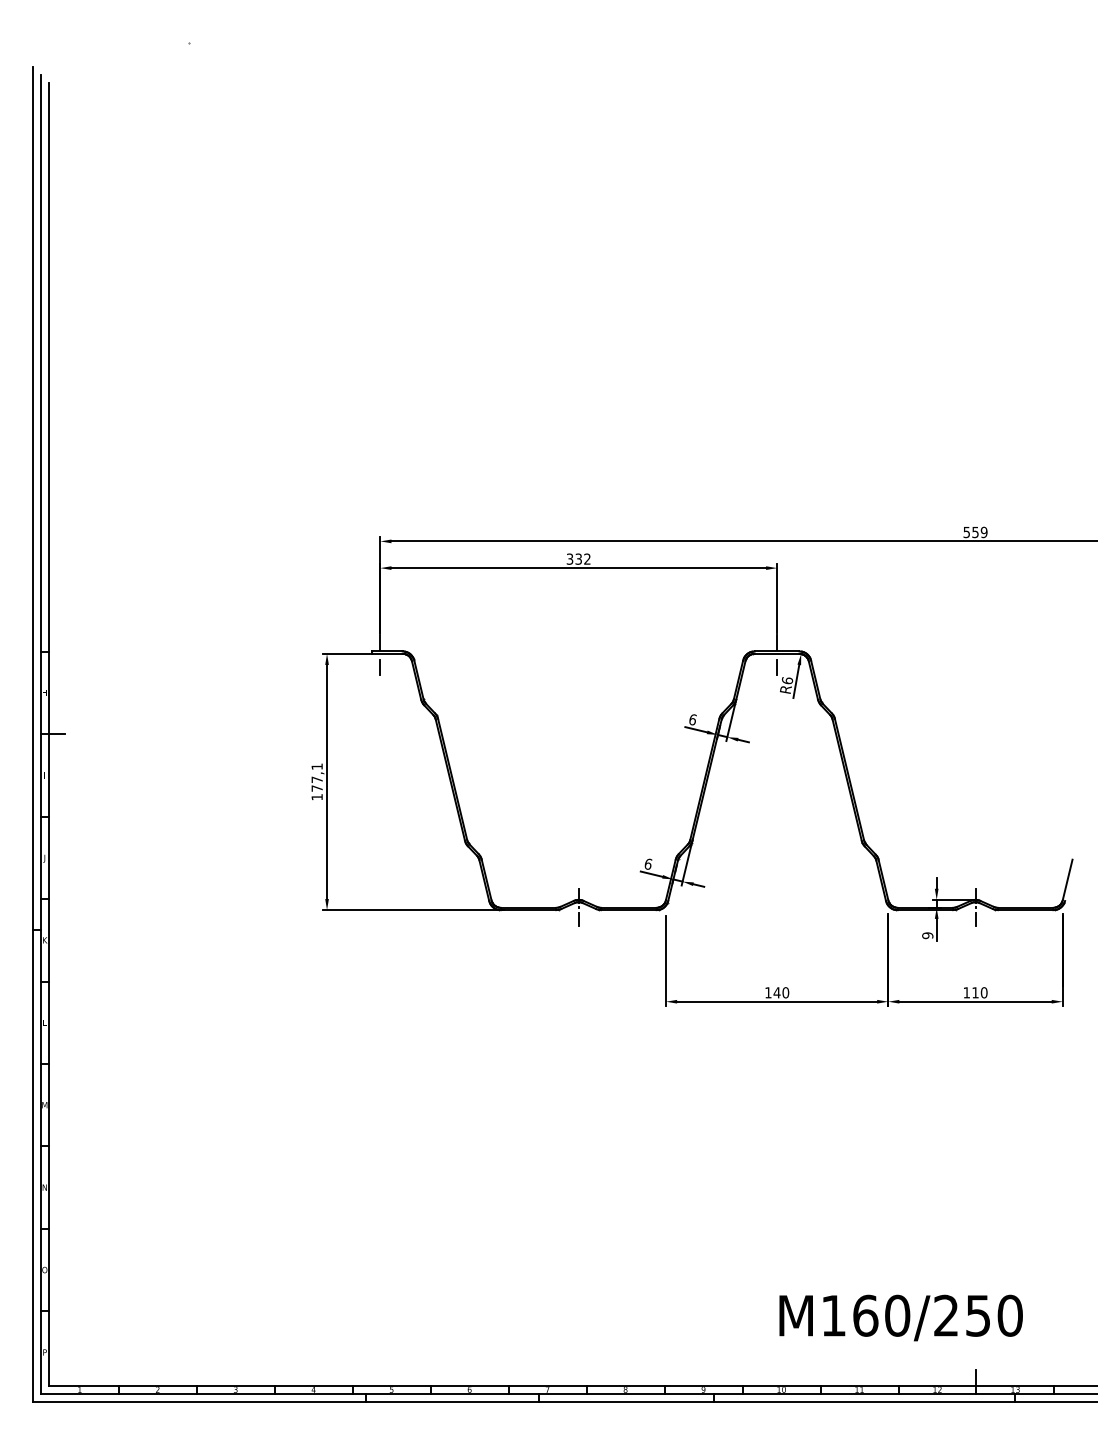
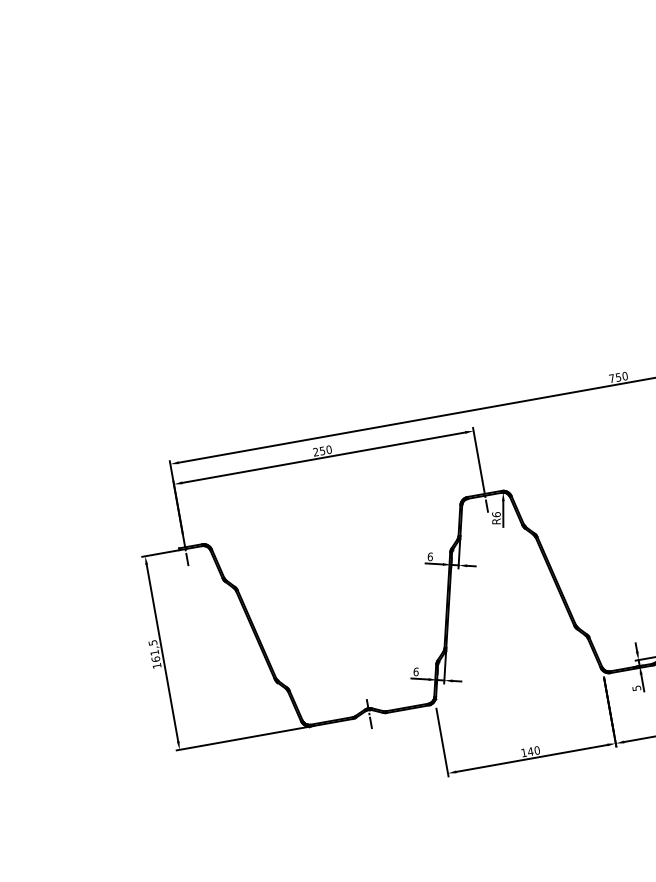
text: (975, 532) -> (618, 377), 559 -> 750
text: (578, 558) -> (322, 450), 332 -> 250
text: (316, 777) -> (153, 651), 177,1 -> 161,5
text: (927, 935) -> (636, 688), 9 -> 5

